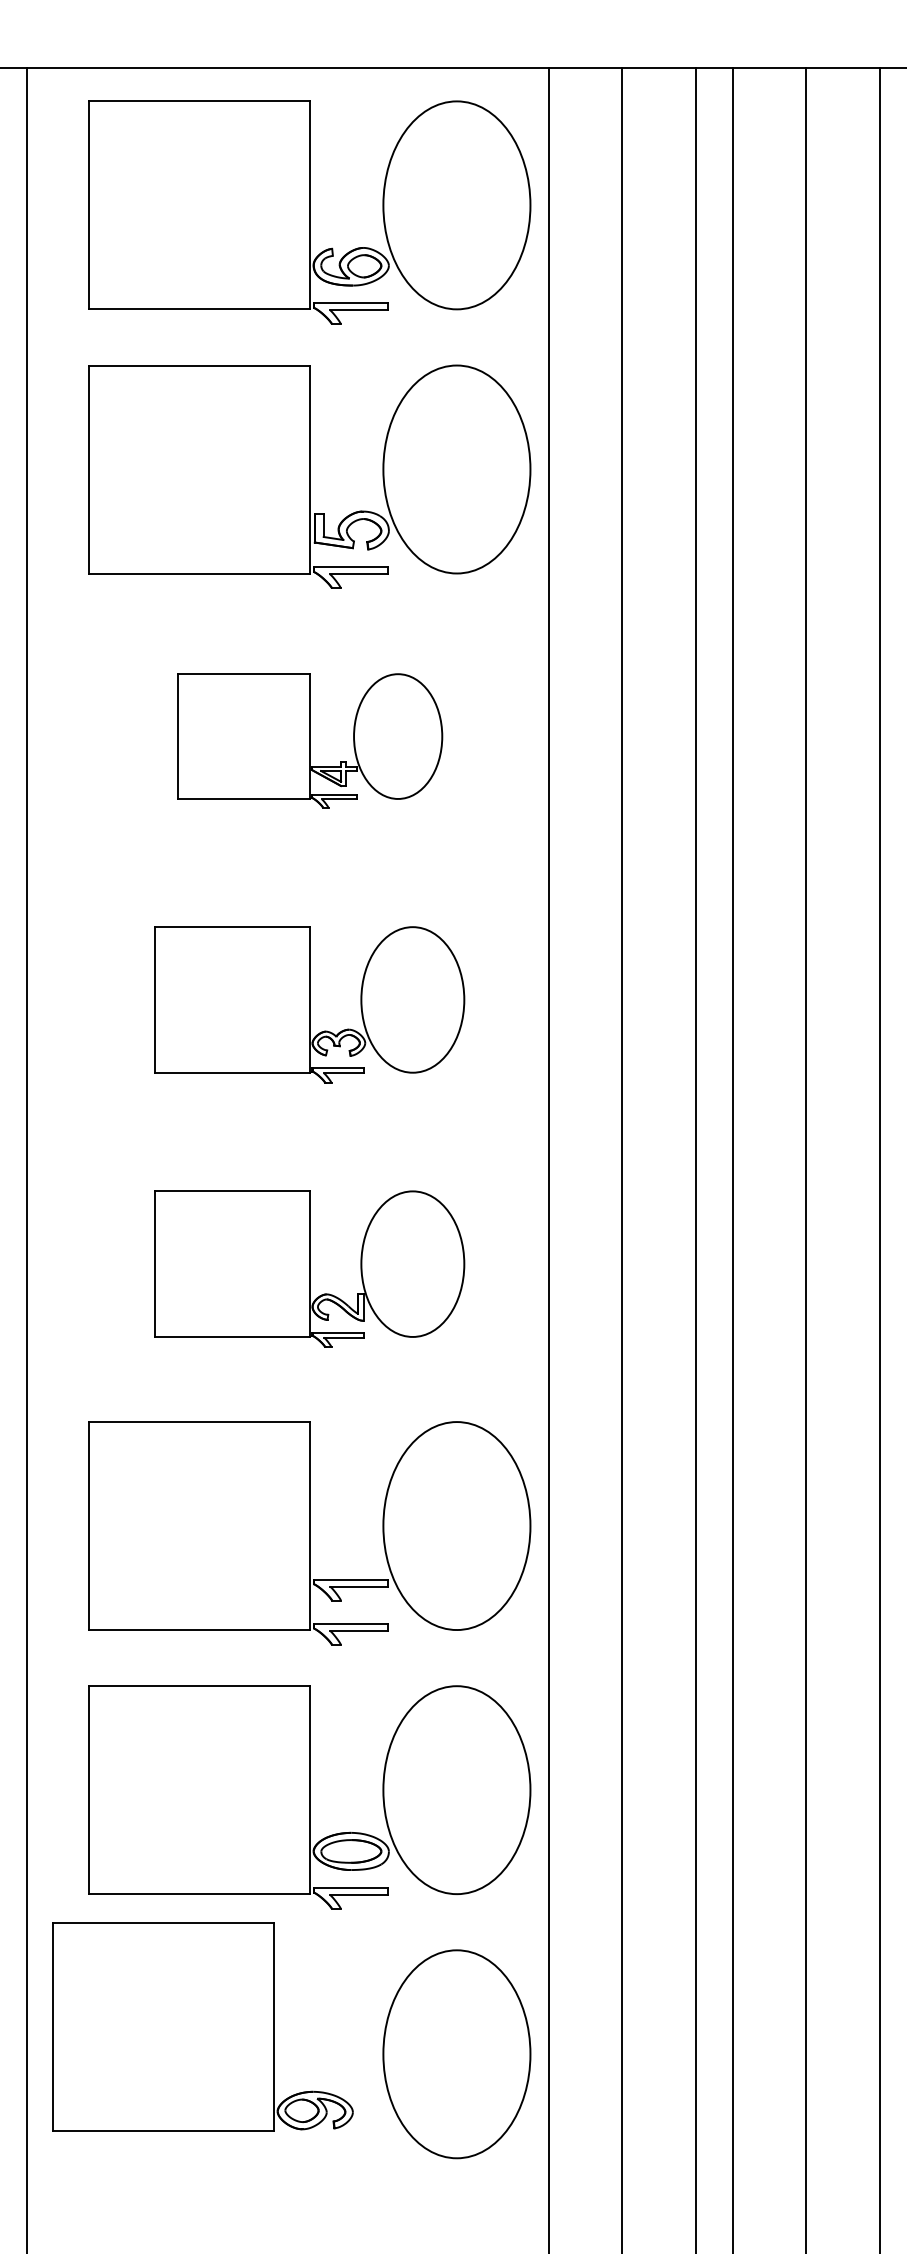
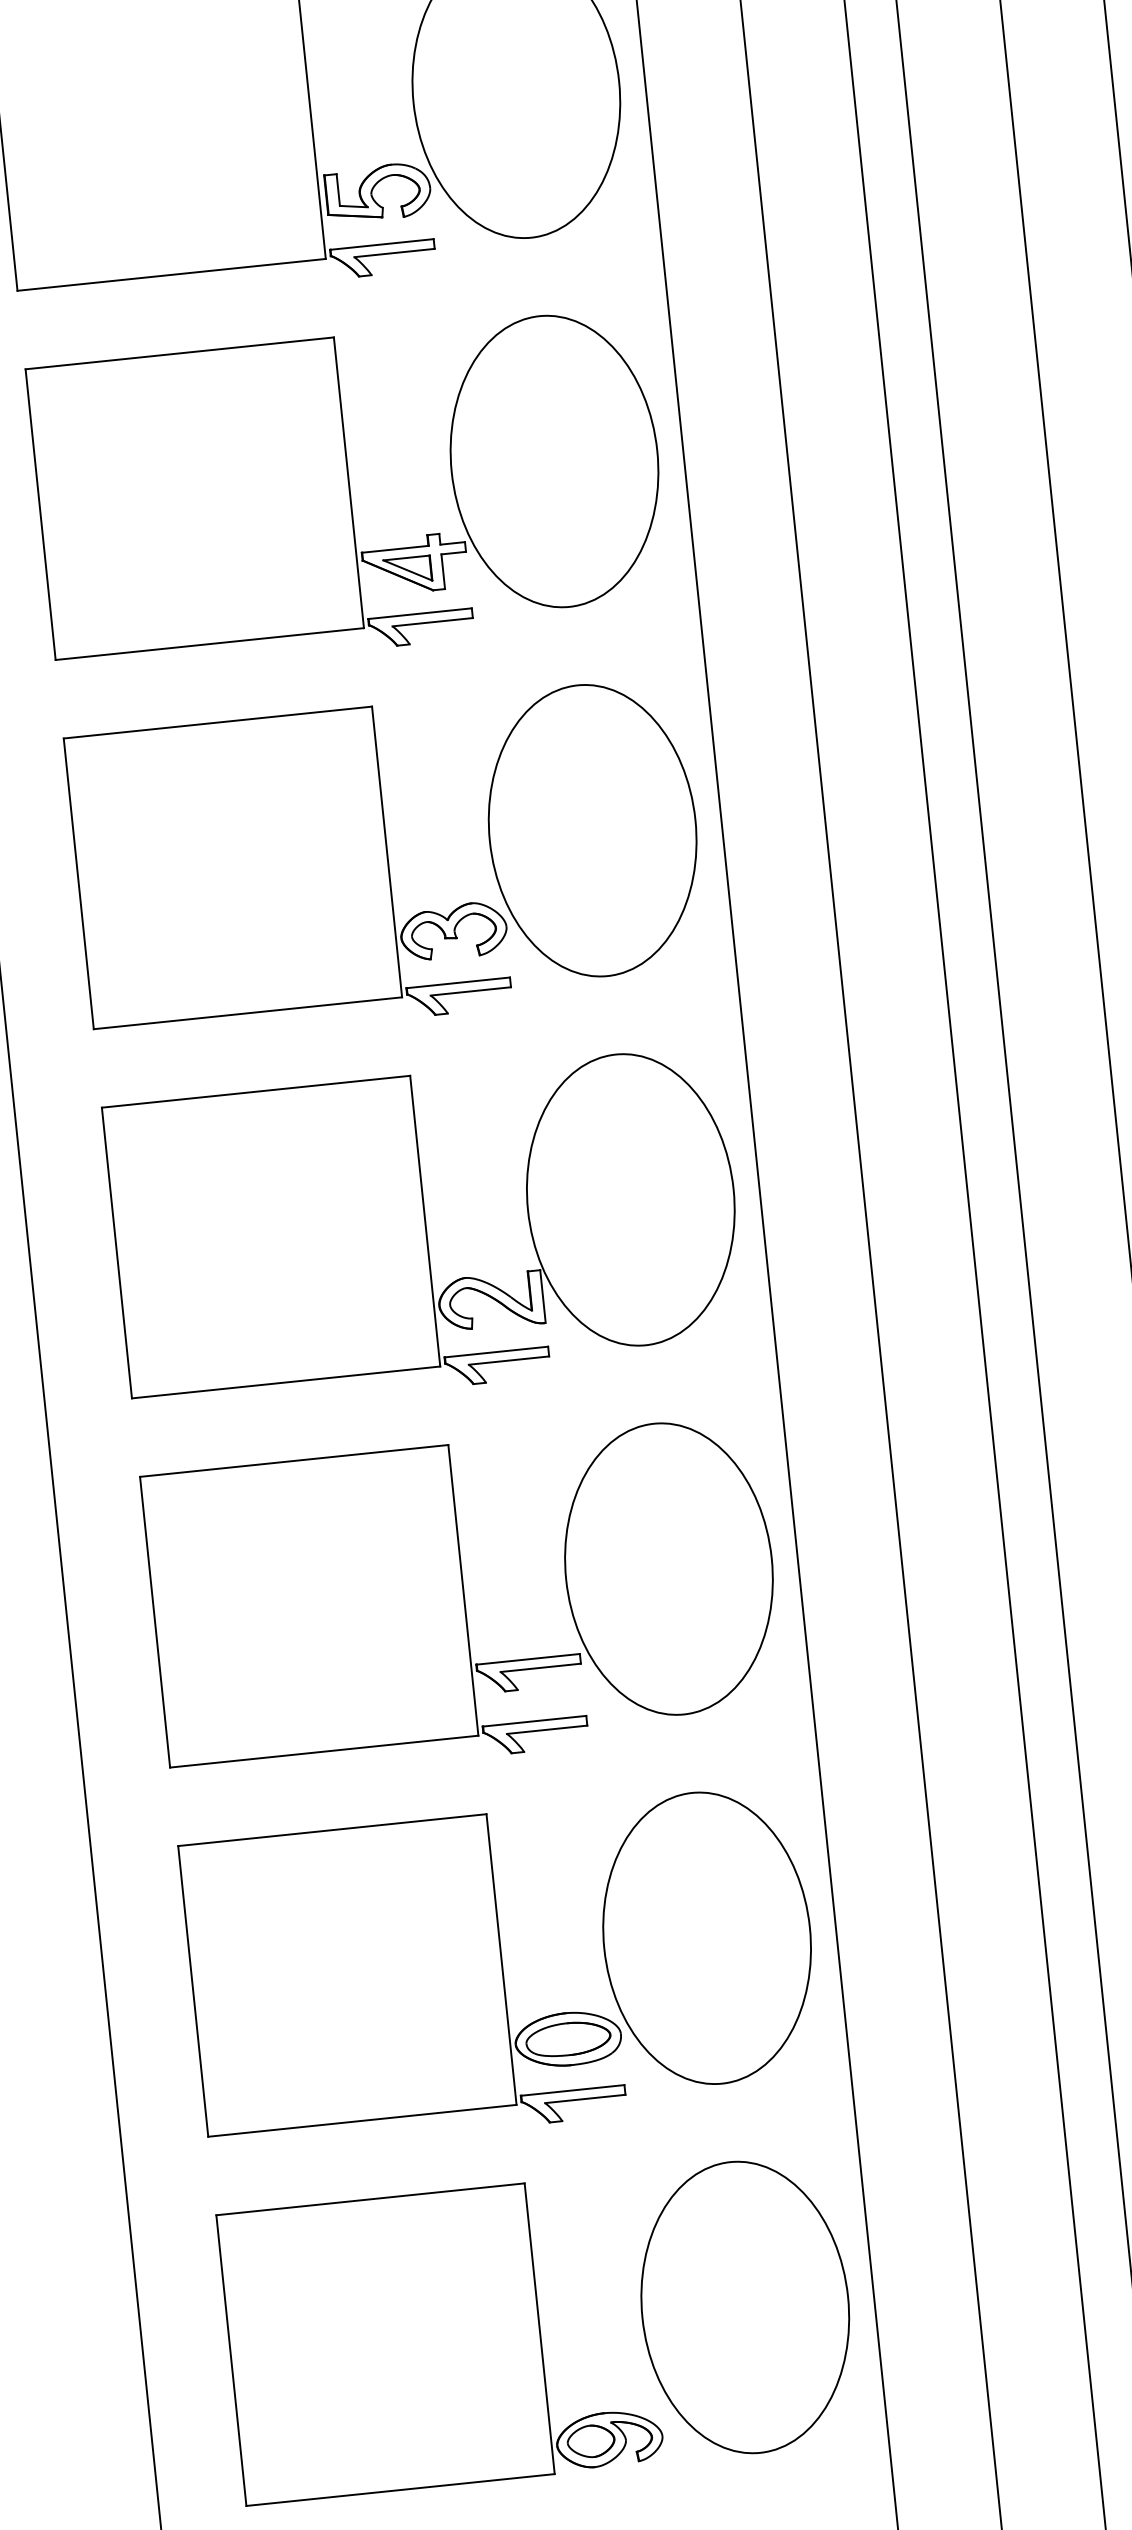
part: (309, 740) -> (349, 492), size x1.67
part: (309, 1004) -> (387, 861), size x1.43
part: (309, 1269) -> (425, 1231), size x1.43
part: (202, 2026) -> (439, 2337), moved

